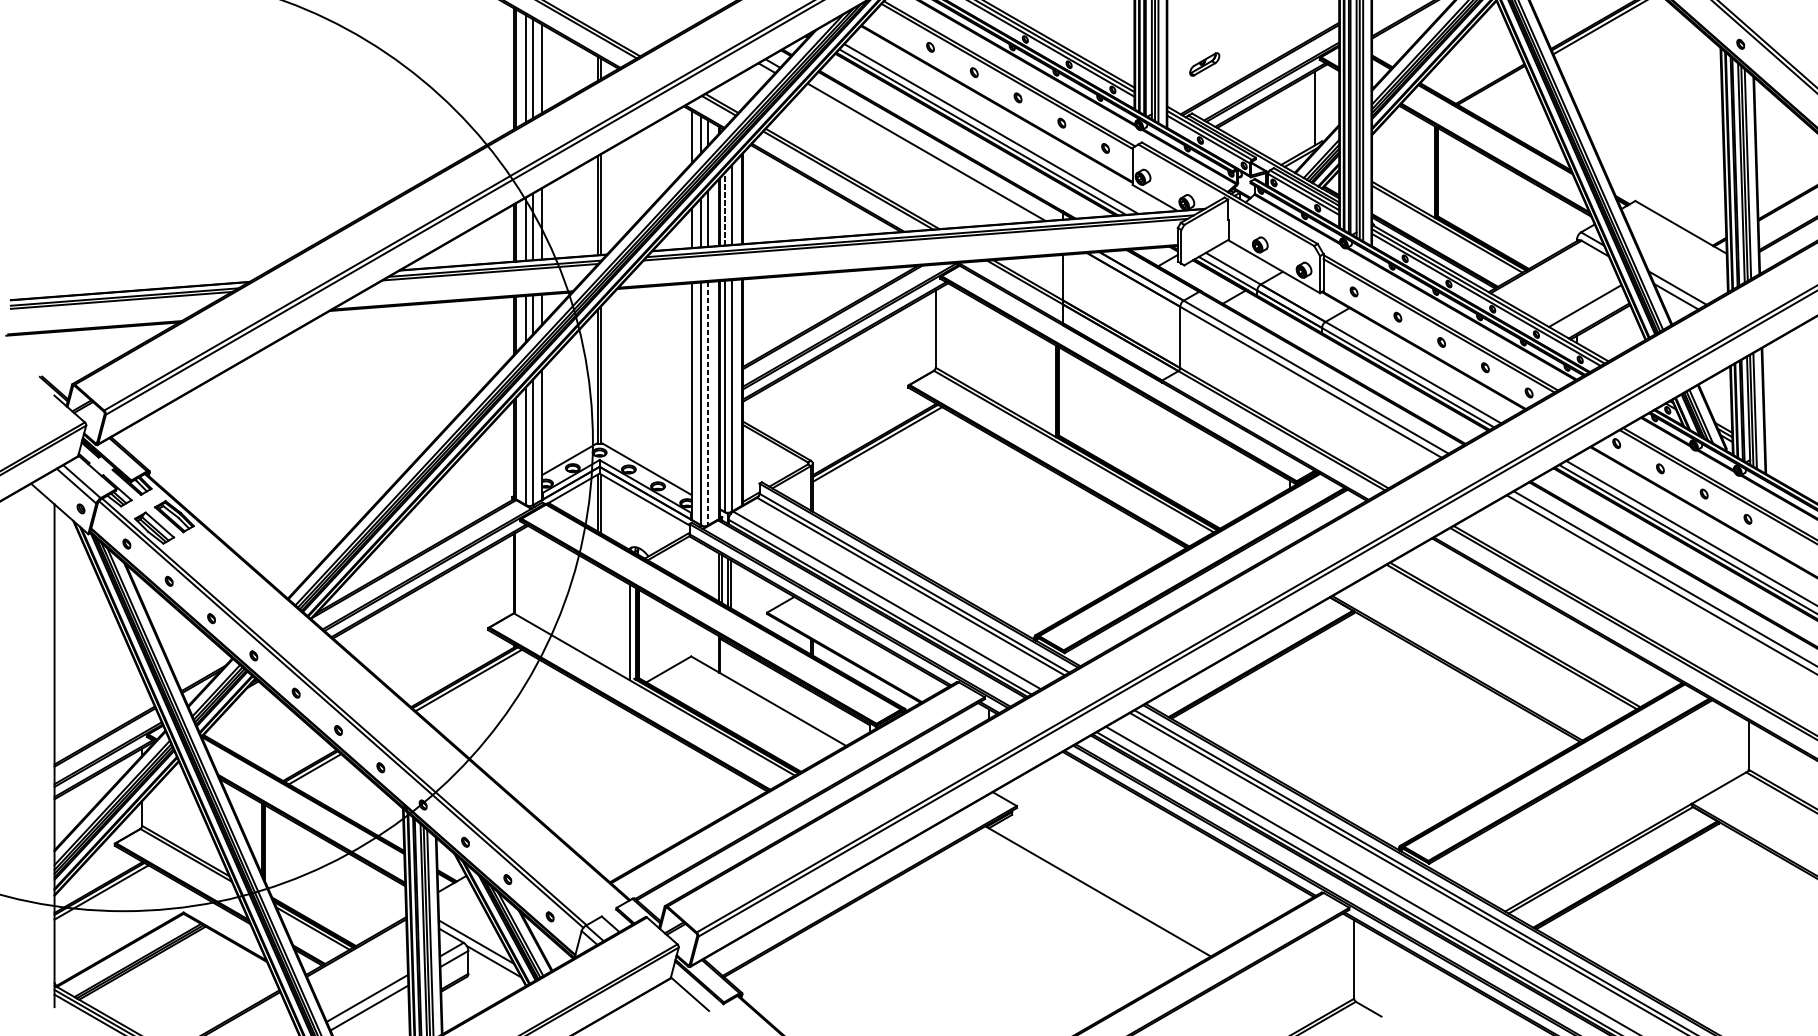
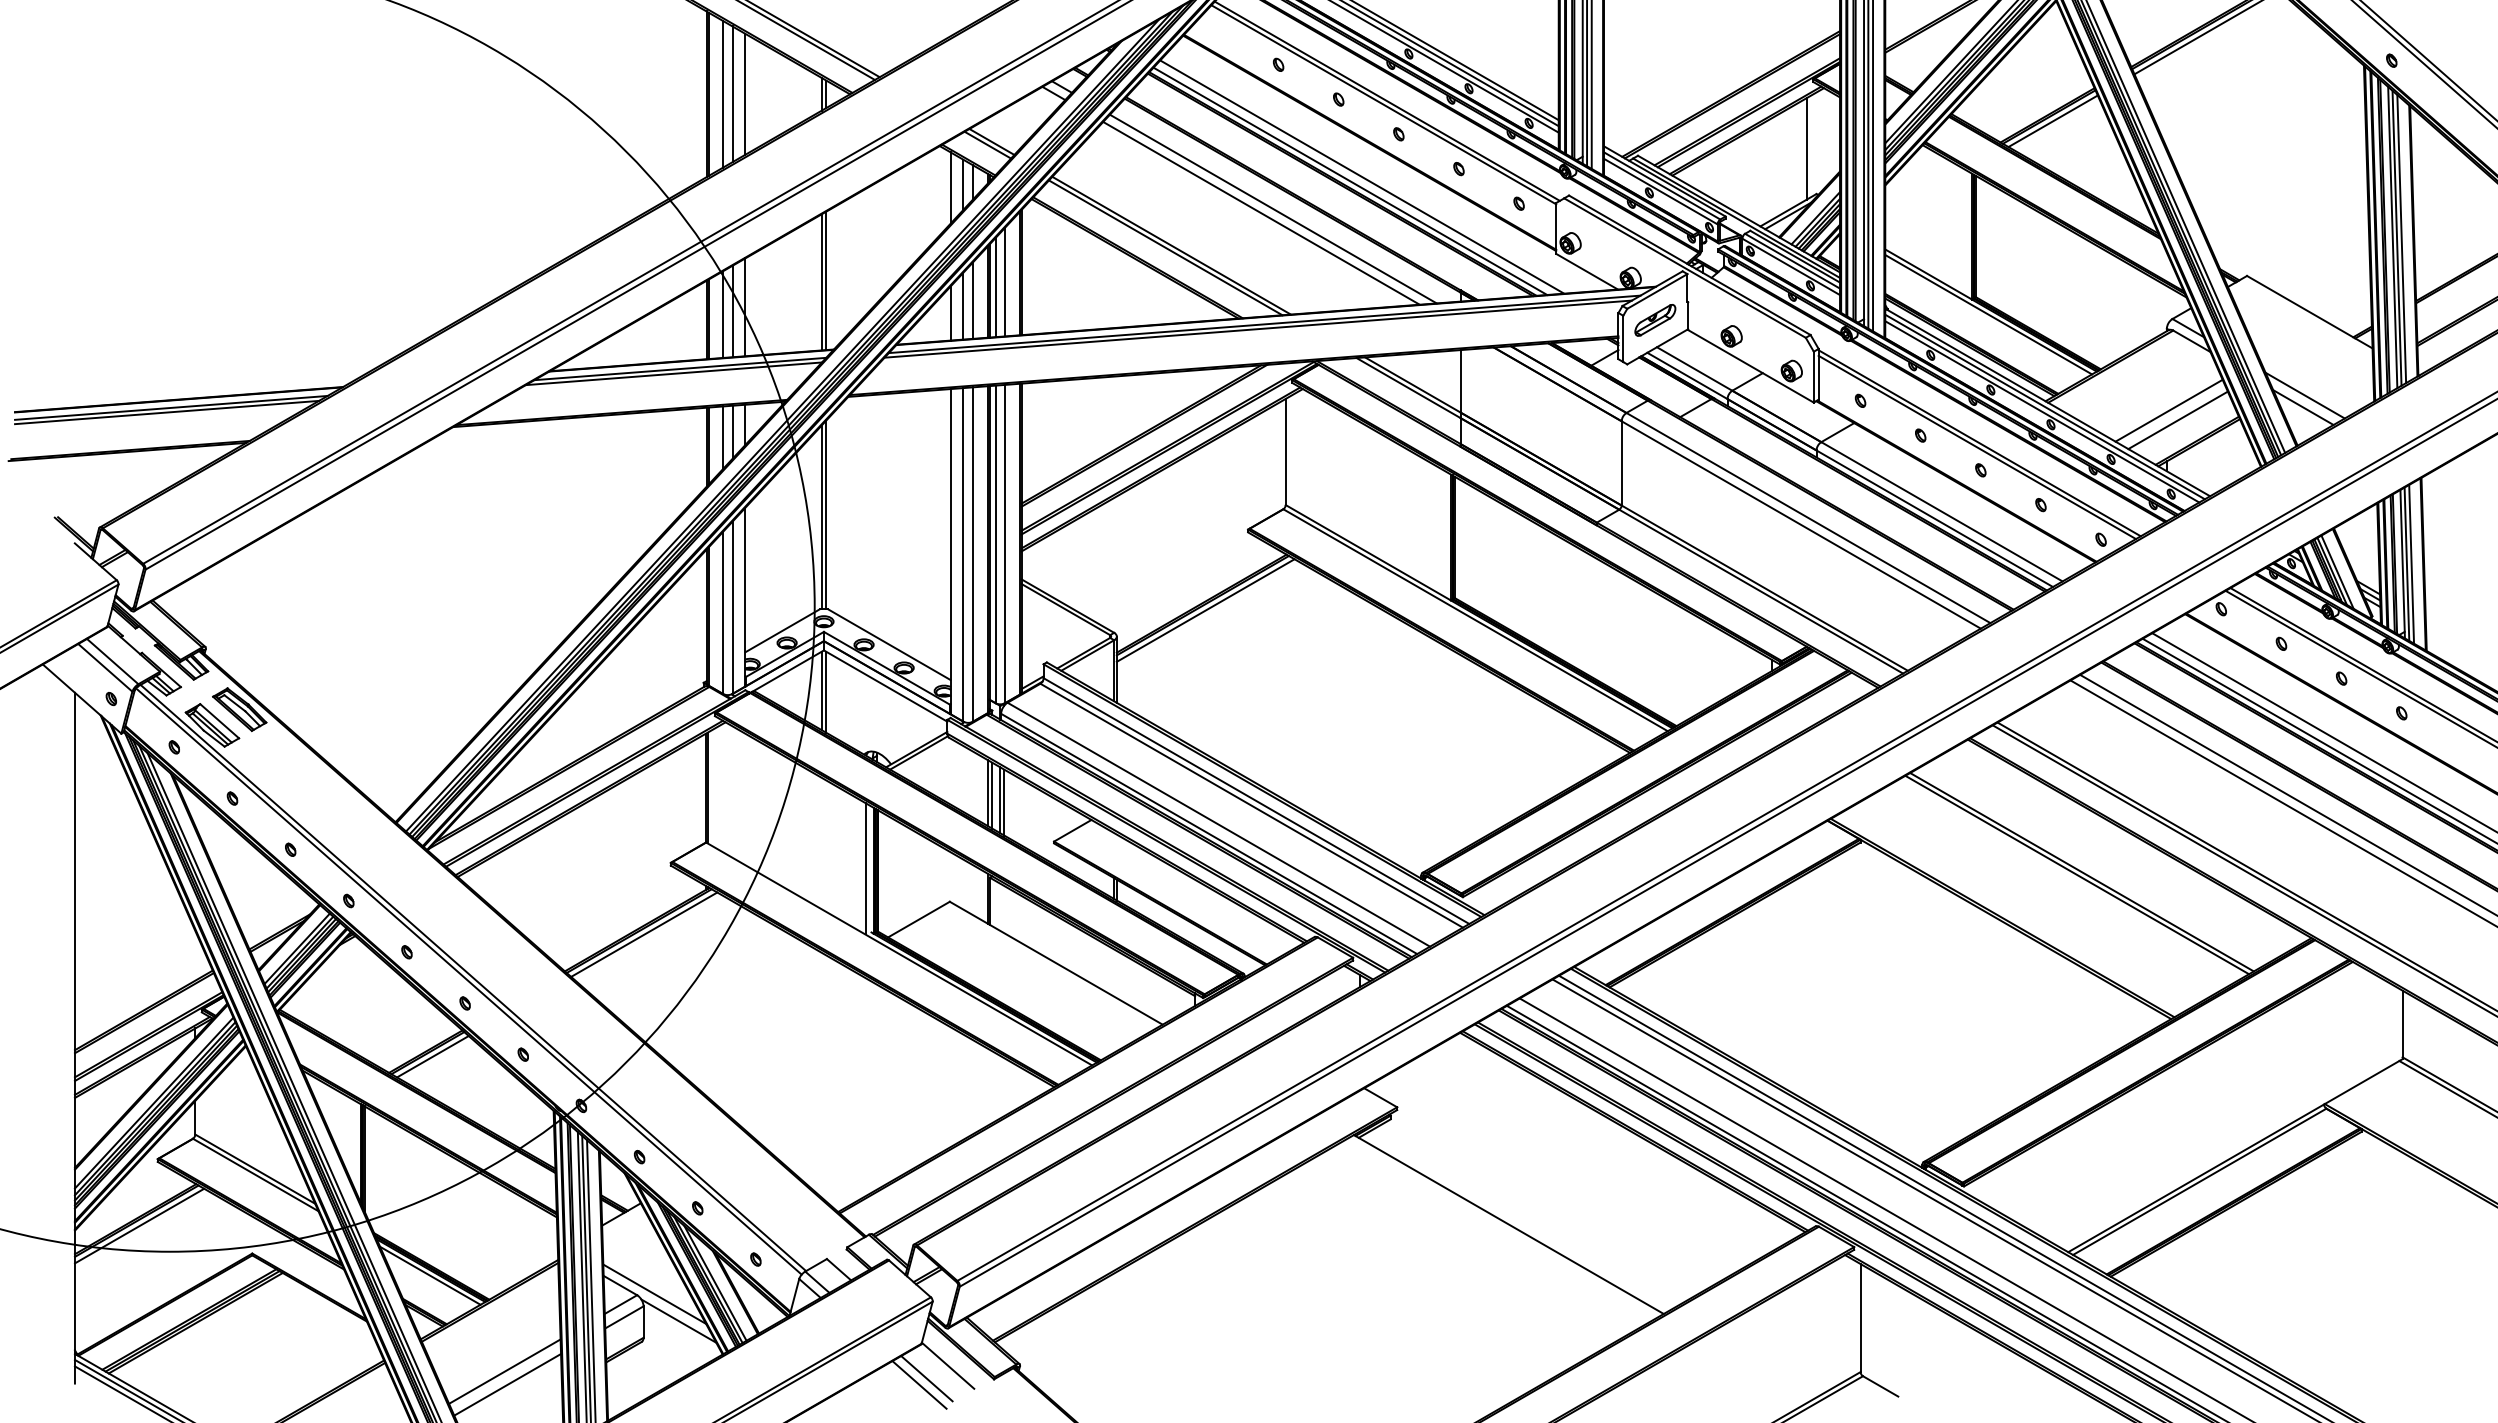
part: (1204, 64) -> (1655, 320), moved
line: (1493, 88) -> (2052, 121), added
line: (918, 154) -> (1261, 212), added
line: (724, 209) -> (995, 287), dashed -> solid
line: (1578, 298) -> (2168, 410), added
line: (708, 404) -> (973, 555), dashed -> solid
line: (674, 1003) -> (926, 1378), added
line: (669, 1007) -> (919, 1384), added

